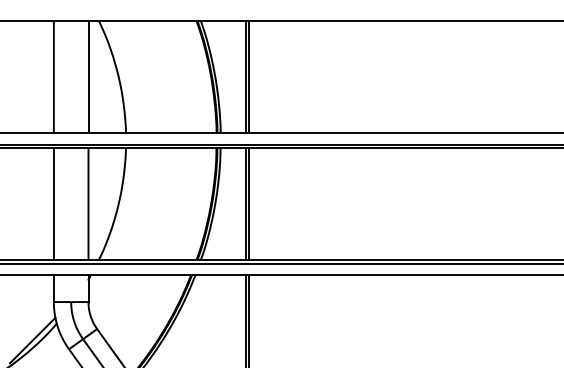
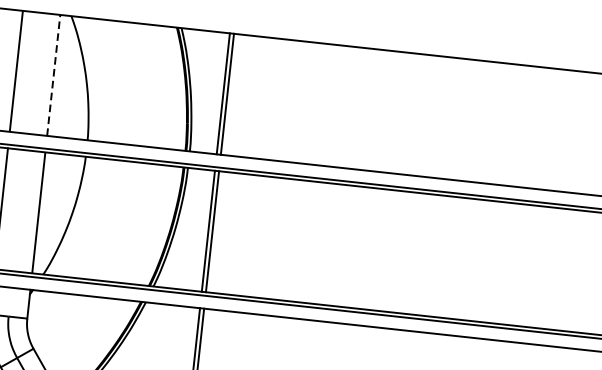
line: (88, 76) -> (53, 75), solid -> dashed

